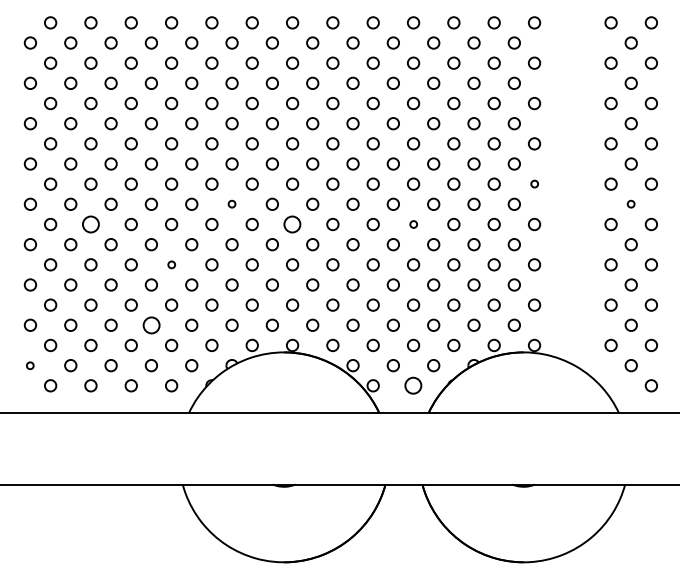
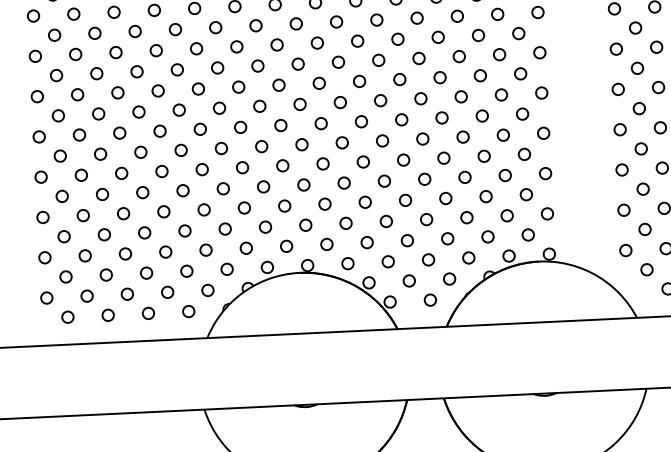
circle: (534, 183) -> (541, 92), size x1.67
circle: (231, 203) -> (240, 126), size x1.67
circle: (630, 203) -> (638, 107), size x1.67
circle: (90, 224) -> (100, 154), size x0.71
circle: (292, 224) -> (301, 144), size x0.71
circle: (413, 224) -> (422, 139), size x1.67
circle: (171, 264) -> (182, 190), size x1.67
circle: (150, 324) -> (164, 251), size x0.71
circle: (29, 365) -> (45, 297), size x1.67
circle: (413, 385) -> (430, 299), size x0.71

